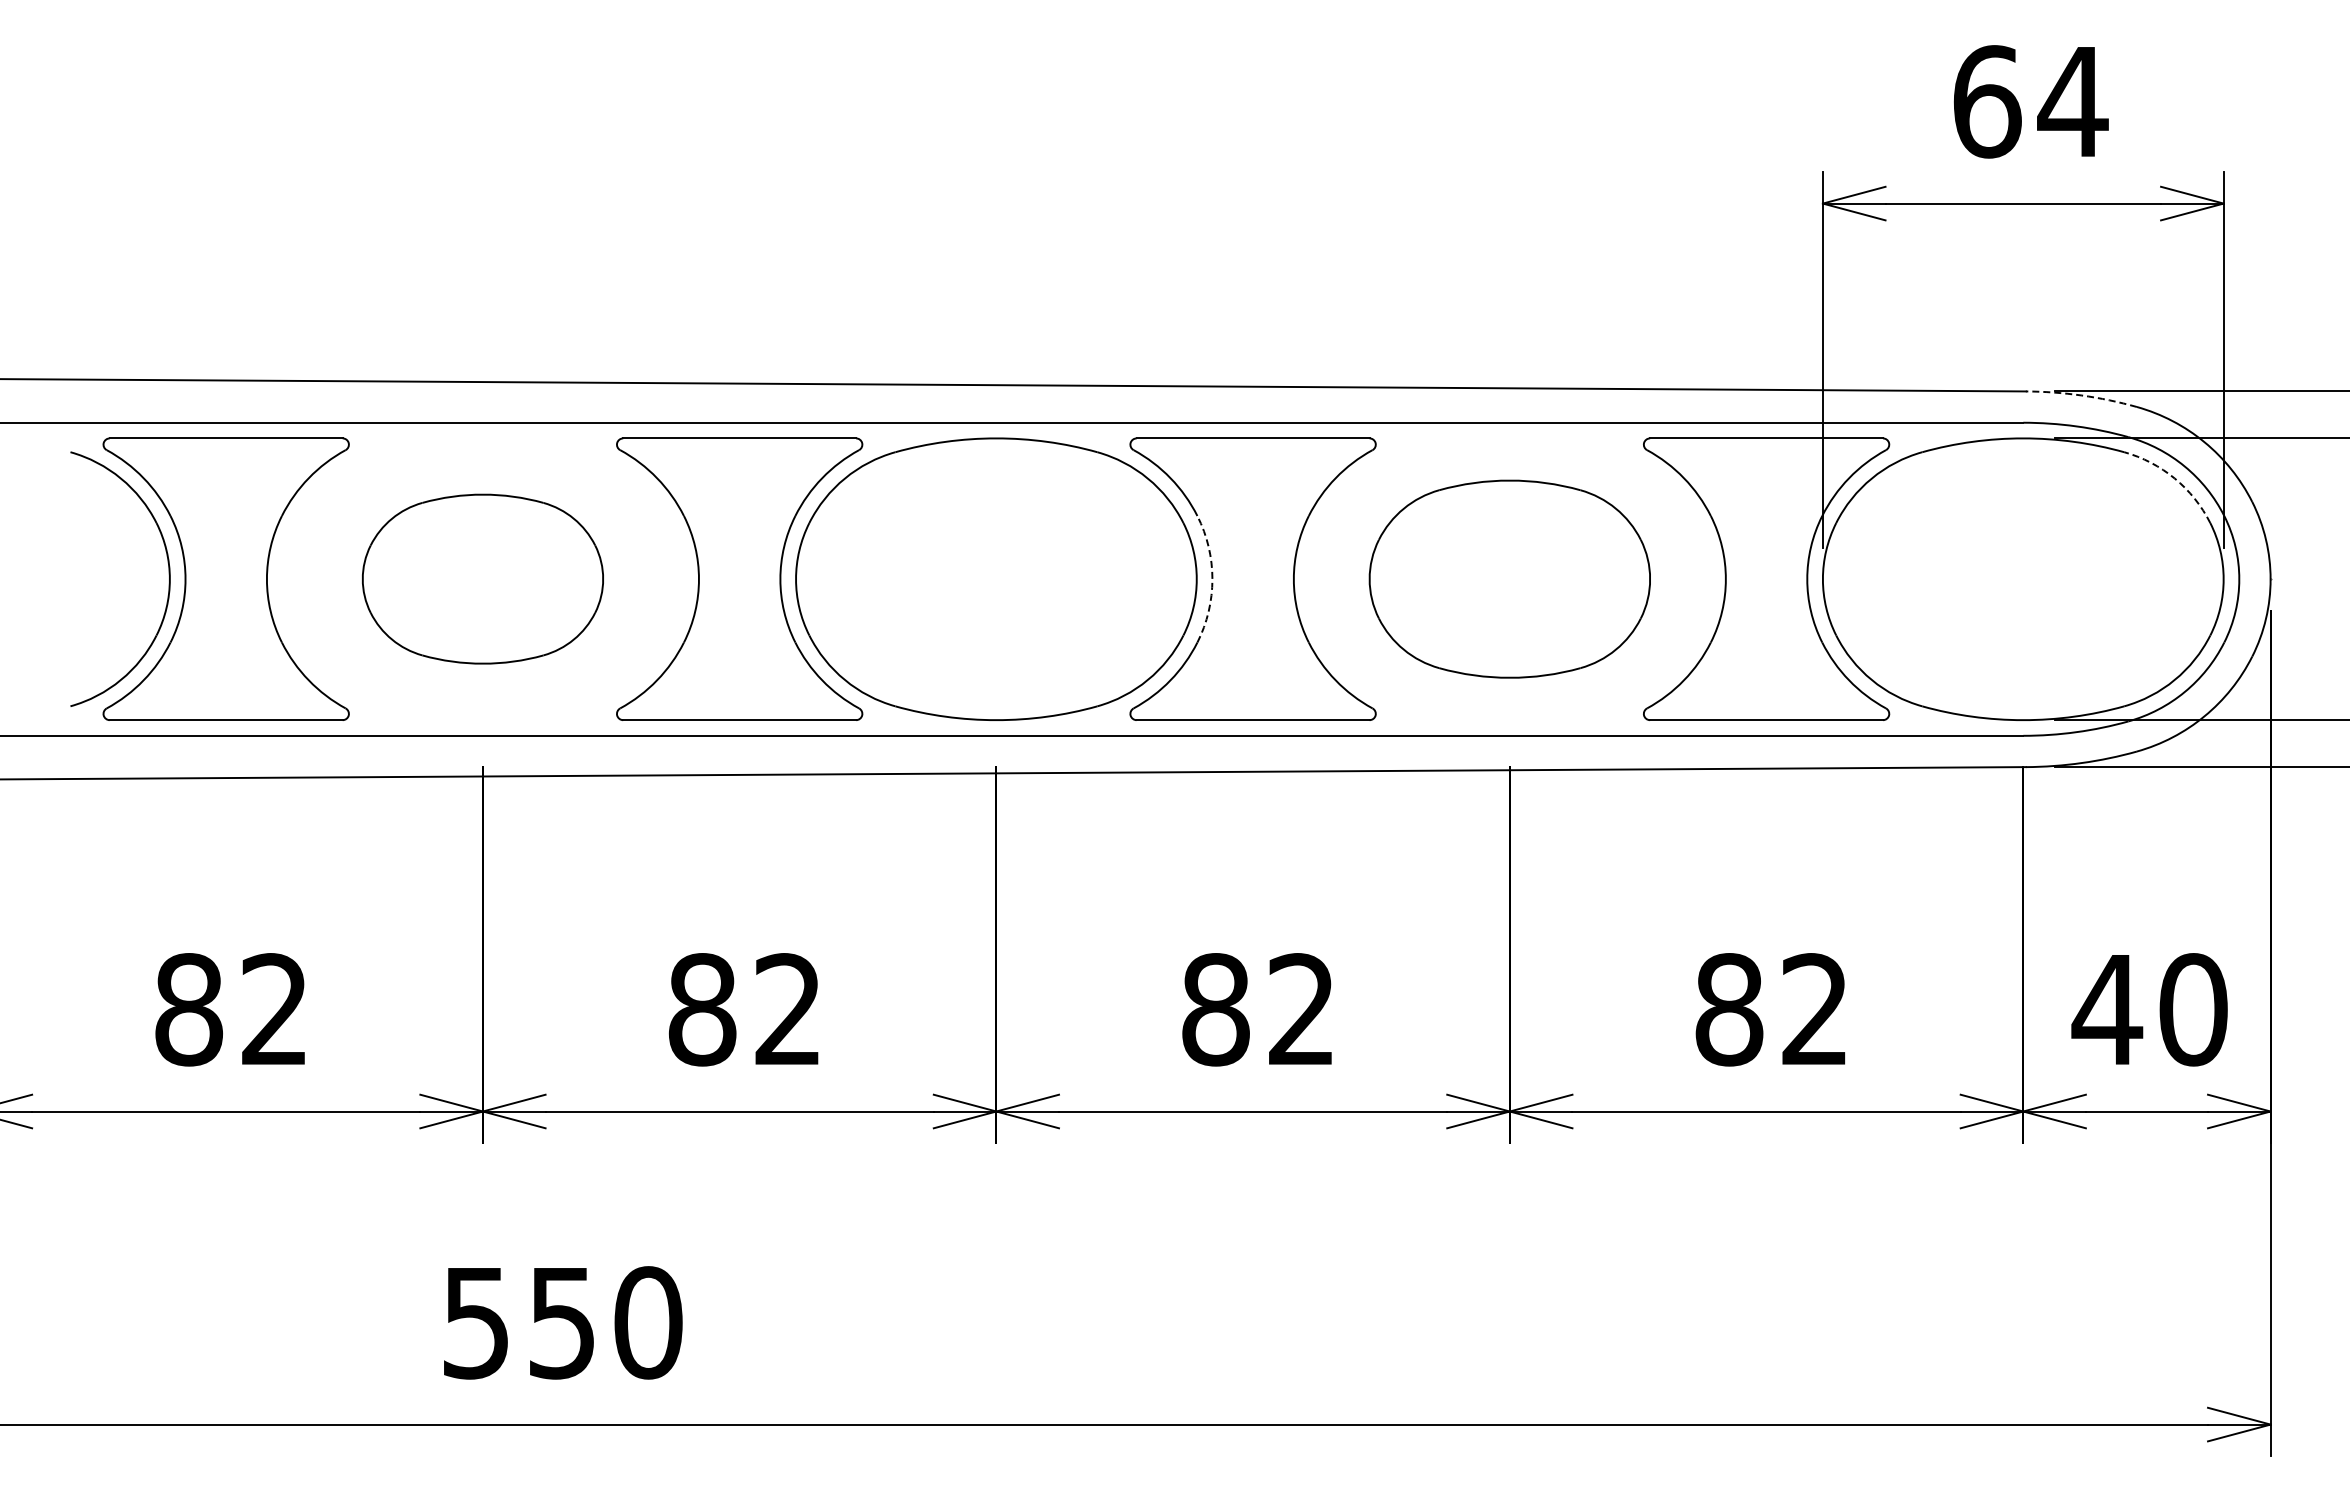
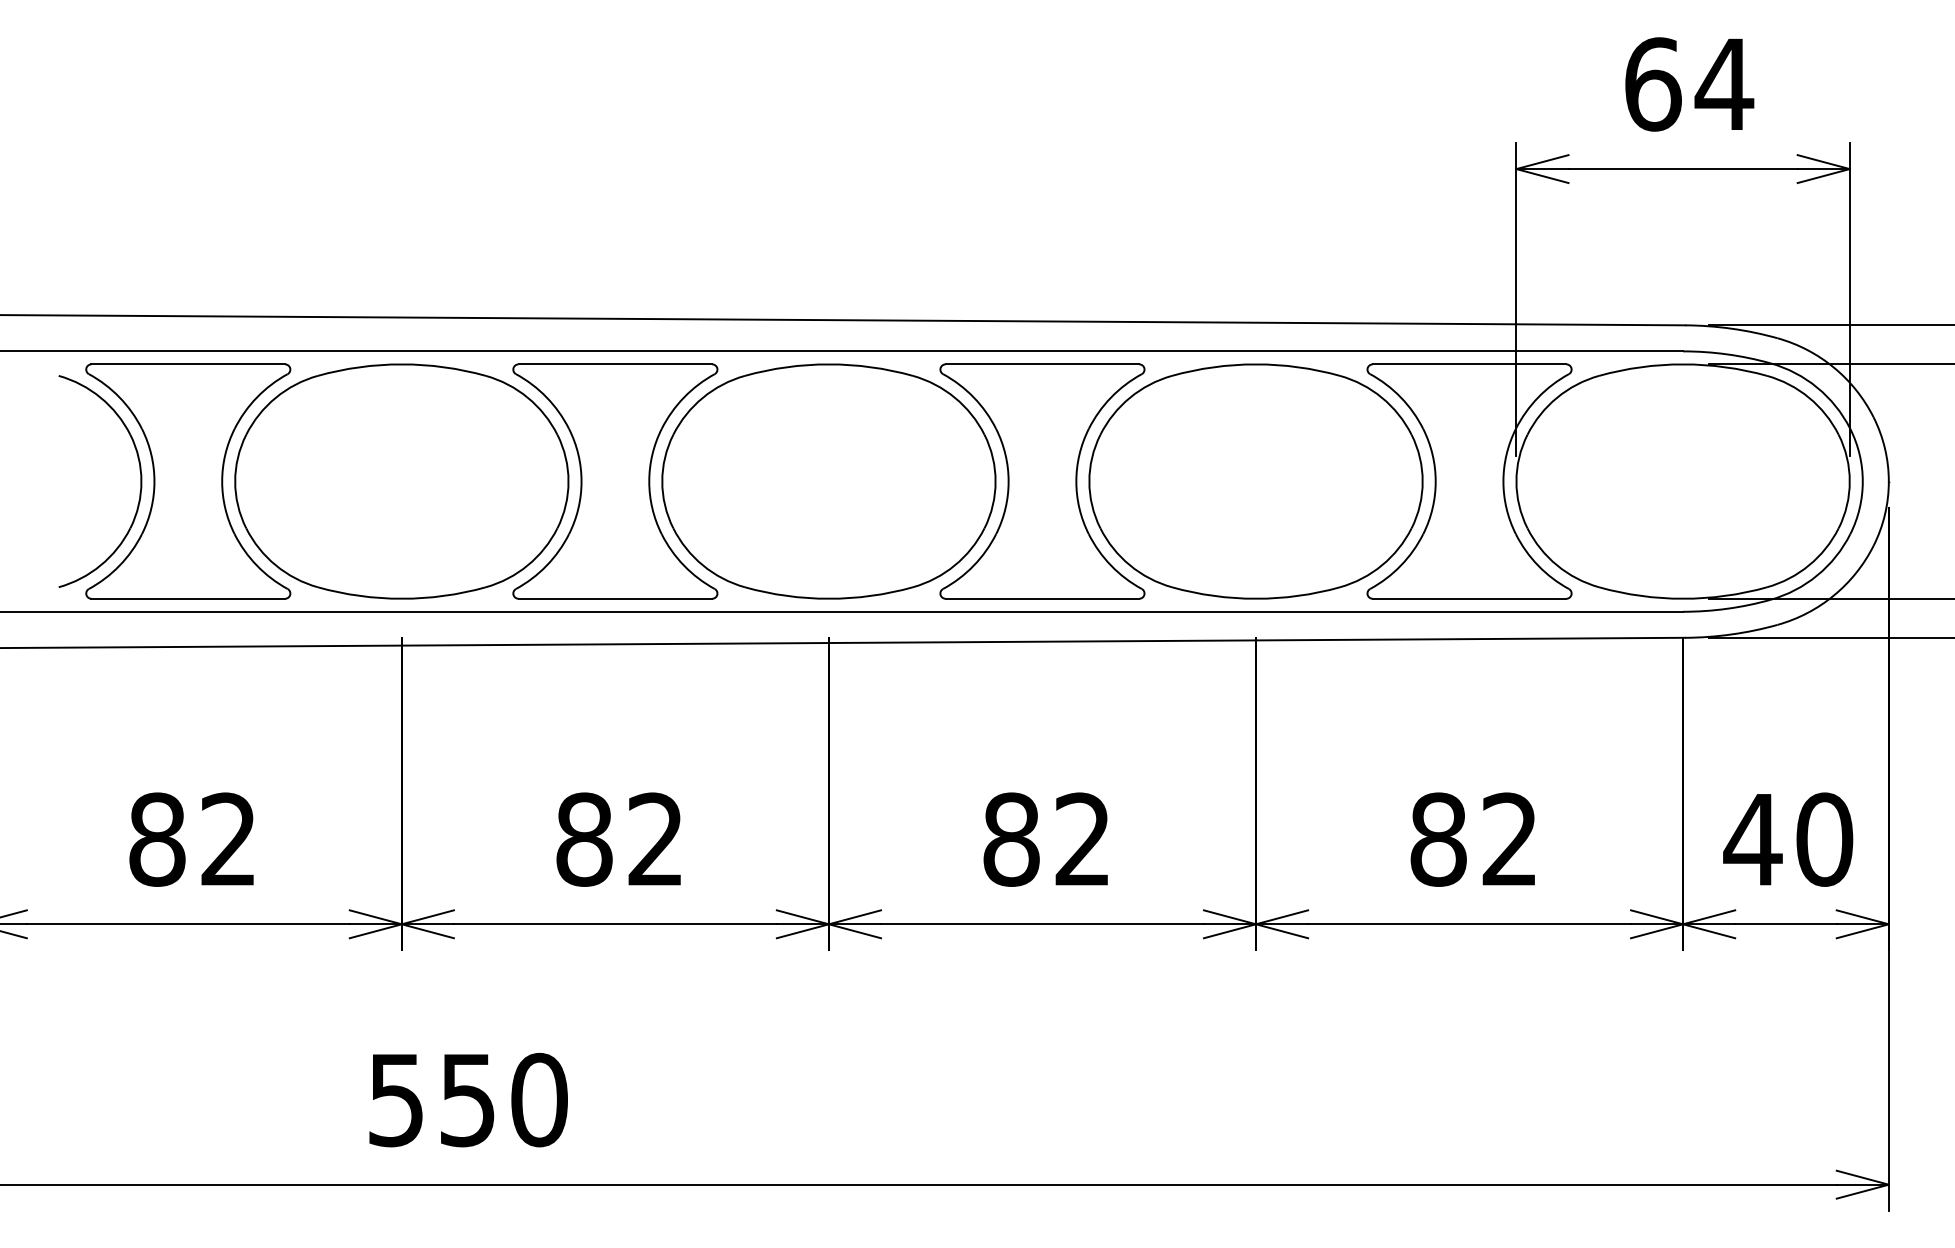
arc: (2081, 395) -> (1731, 328), dashed -> solid
arc: (2174, 478) -> (1808, 397), dashed -> solid
part: (482, 578) -> (401, 480), size x1.67
part: (1509, 578) -> (1255, 480), size x1.43
arc: (1212, 579) -> (1008, 481), dashed -> solid

